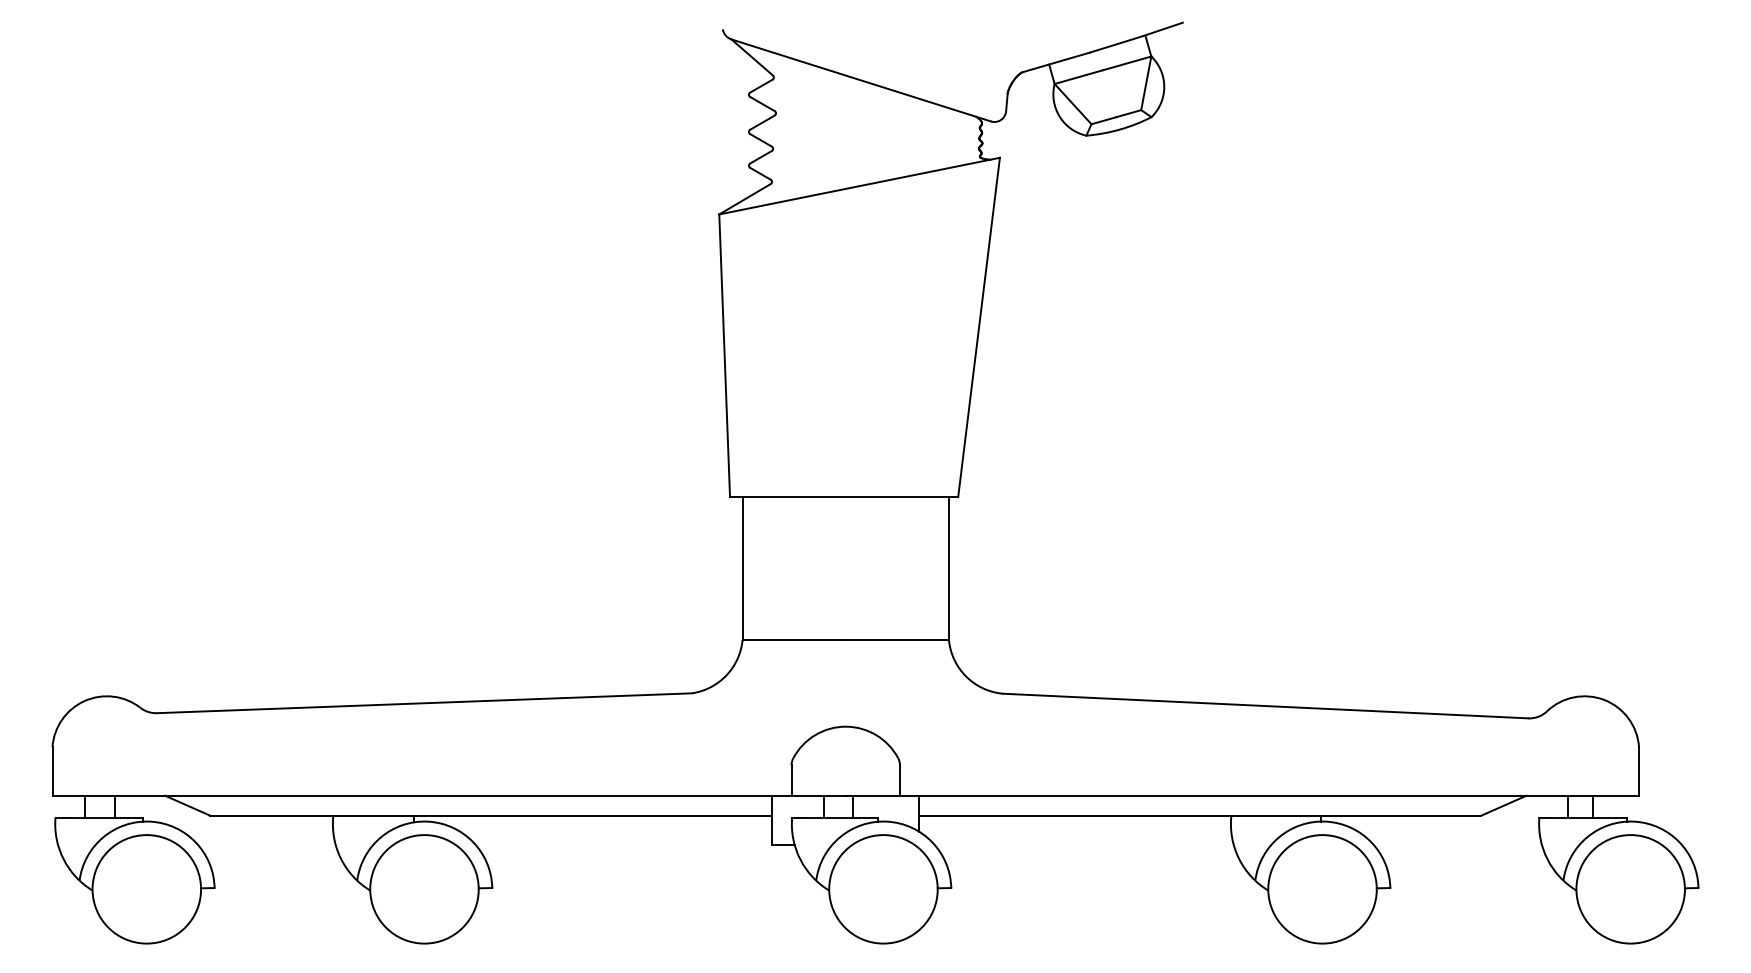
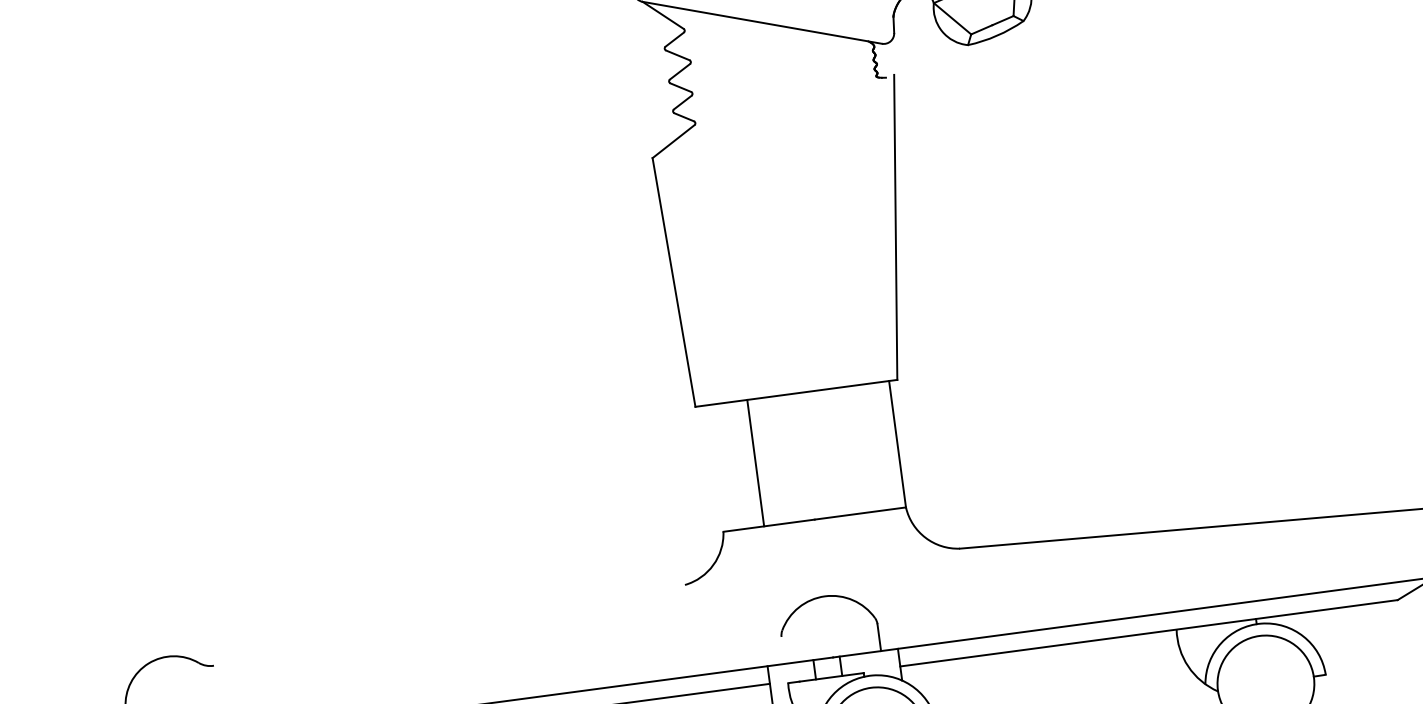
line: (859, 185) -> (773, 115), removed
line: (742, 568) -> (755, 463), moved
line: (424, 703) -> (449, 625), removed
line: (791, 780) -> (783, 650), removed

